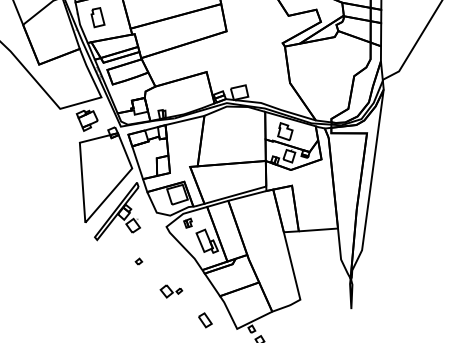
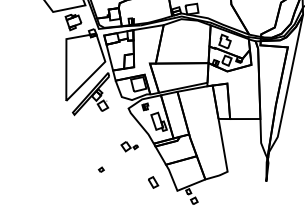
part: (138, 261) -> (101, 169), moved
part: (171, 291) -> (129, 146), moved

